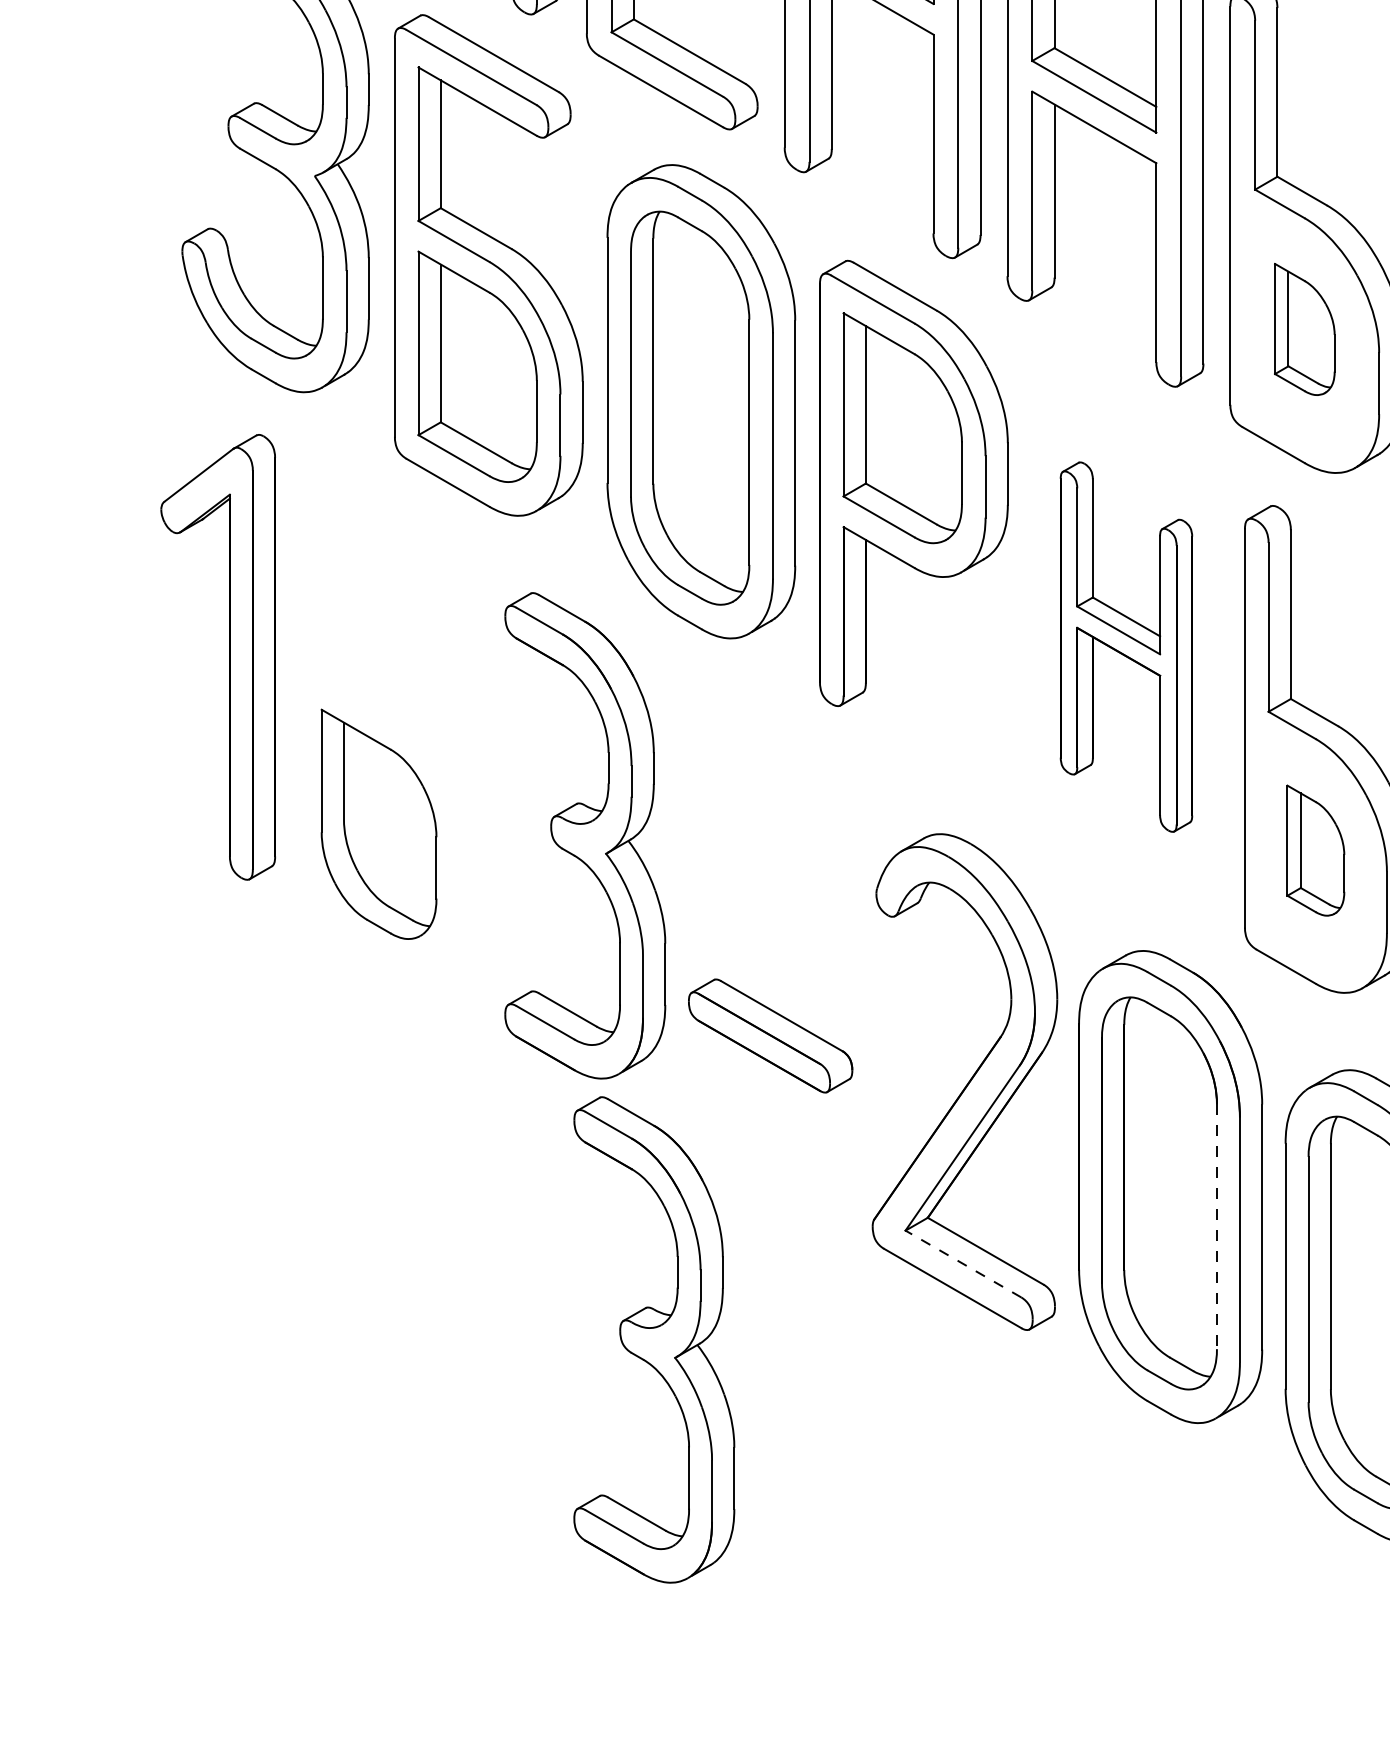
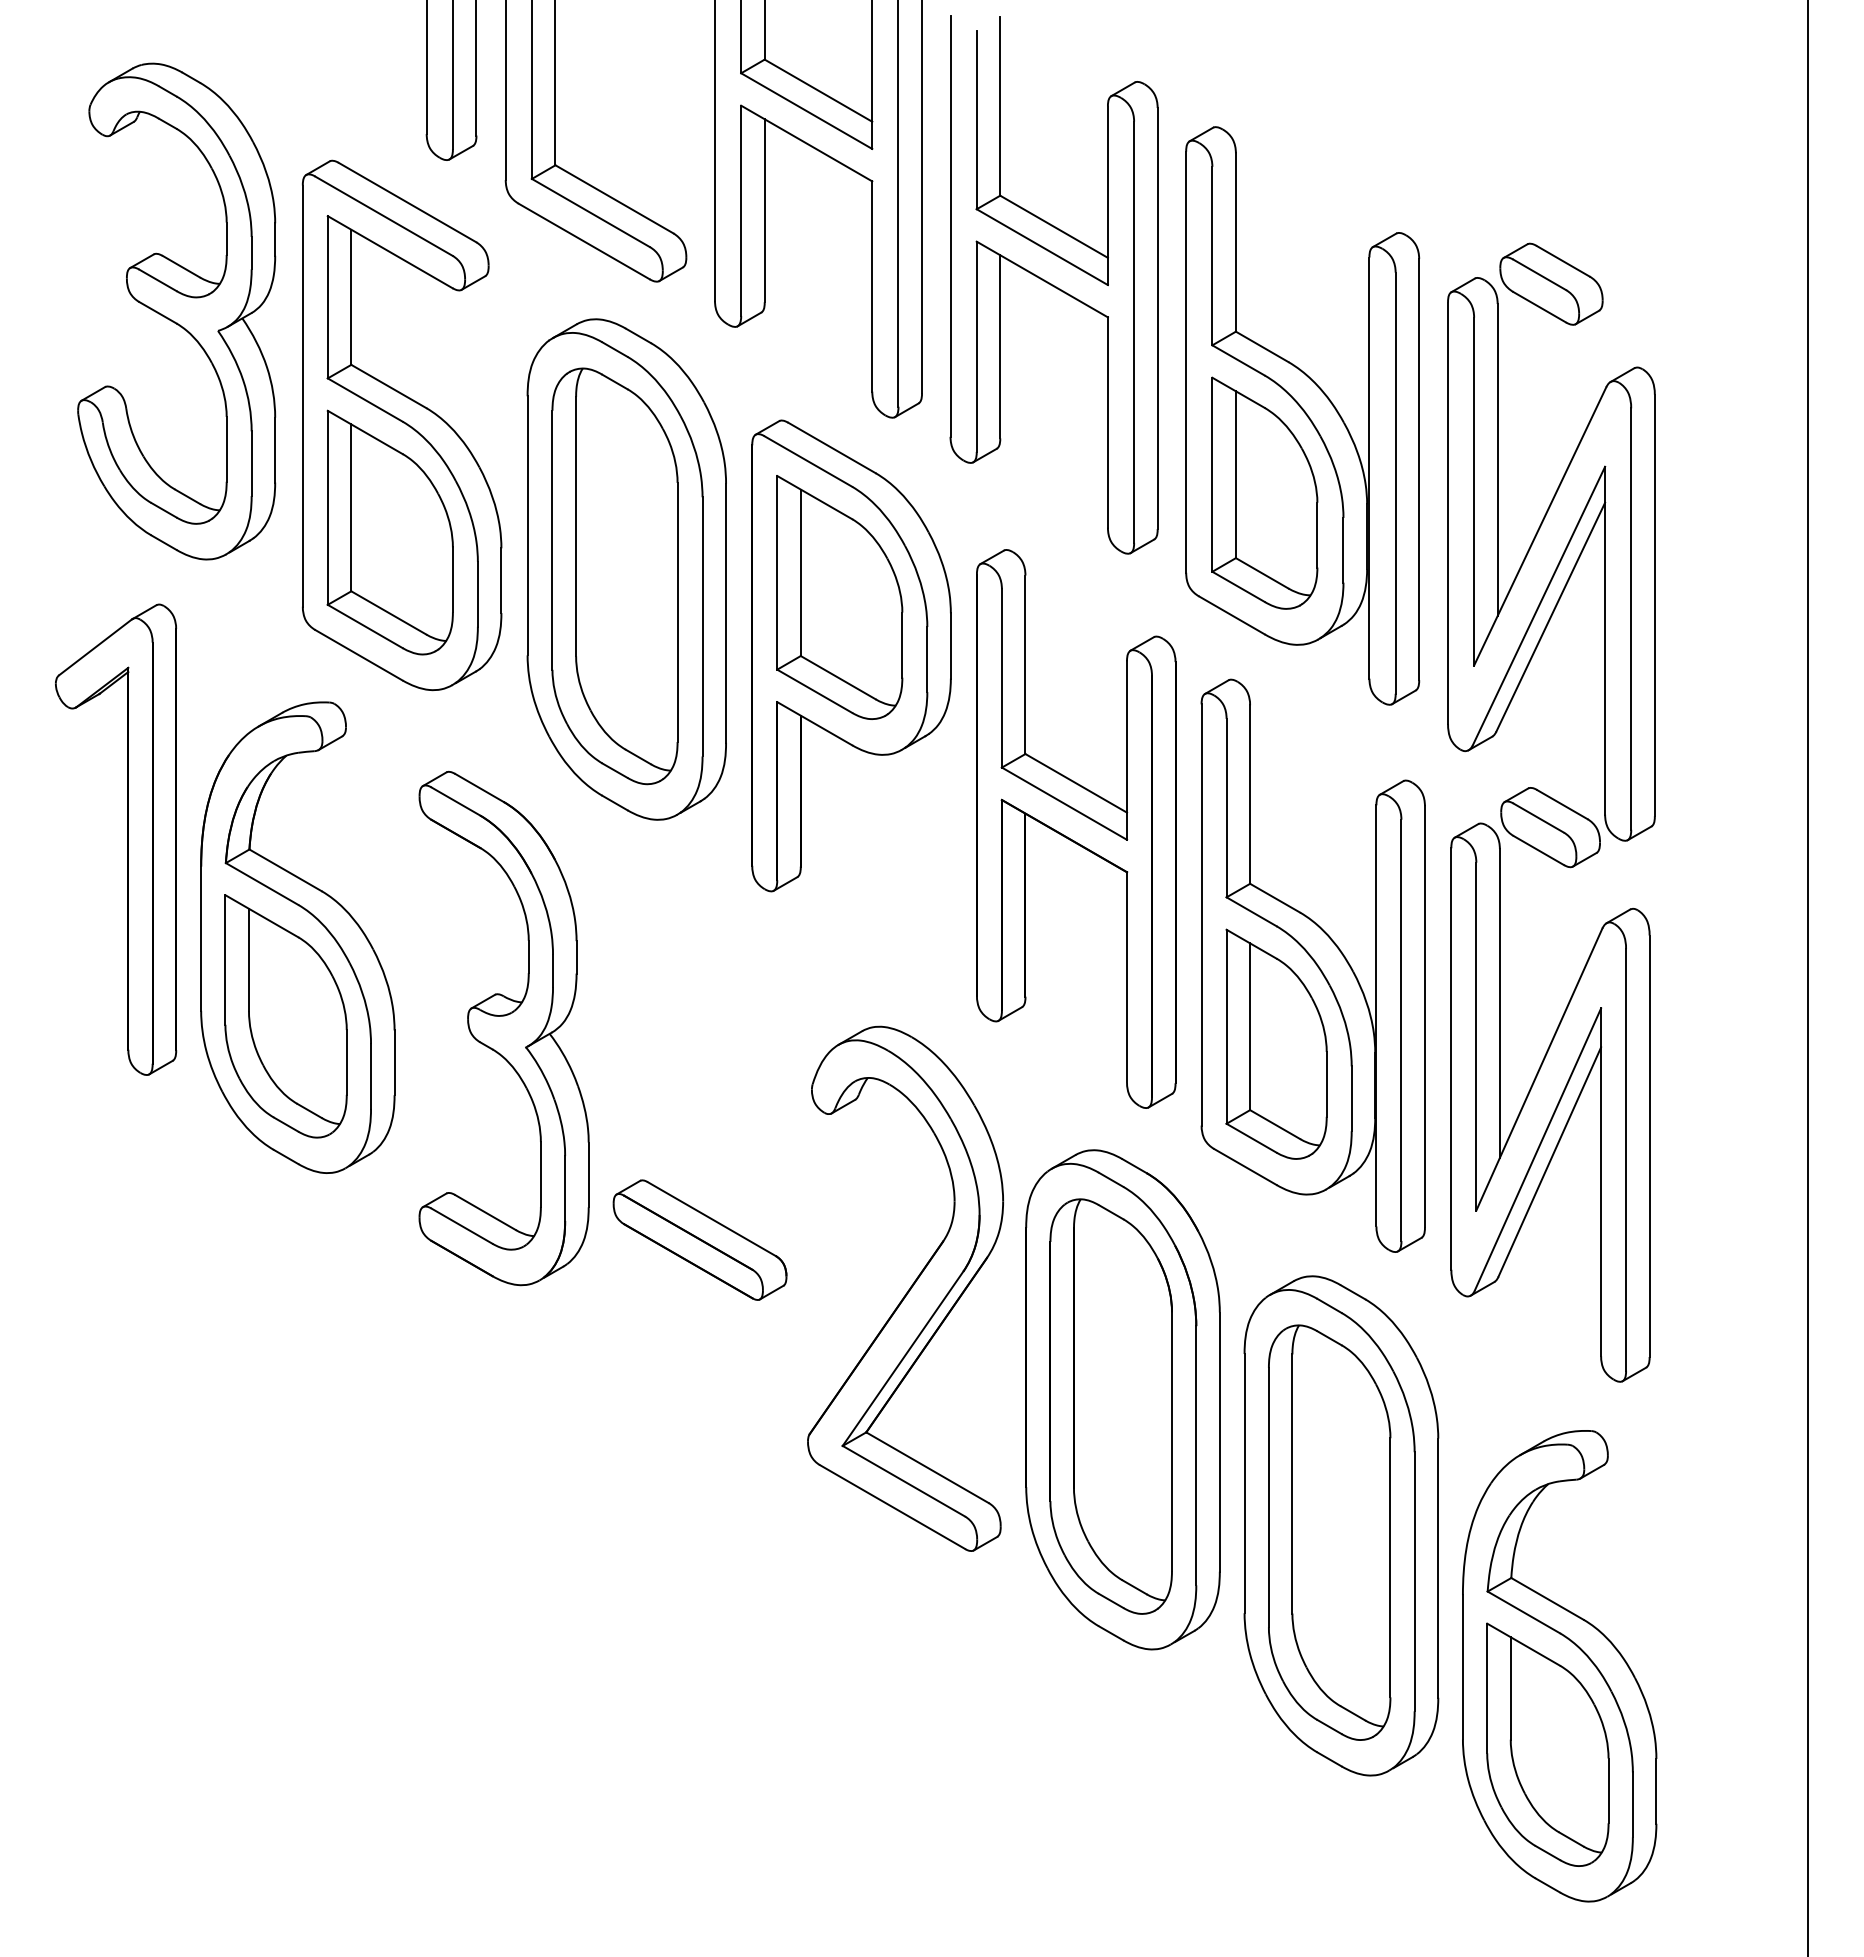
part: (1304, 328) -> (1264, 492), size x1.67
part: (1126, 646) -> (1076, 828), size x1.43
part: (389, 749) -> (297, 937), added
part: (1315, 850) -> (1276, 1043), size x1.67
line: (1216, 1226) -> (1171, 1441), dashed -> solid
line: (963, 1264) -> (903, 1481), dashed -> solid
part: (653, 1339) -> (576, 1561), removed

